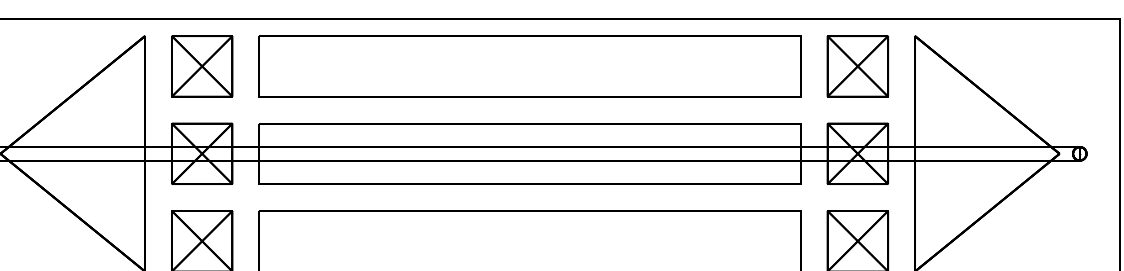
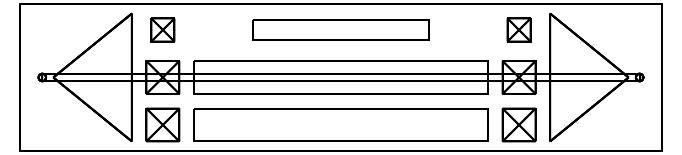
part: (201, 65) -> (162, 29), size x0.7
part: (529, 65) -> (340, 29), size x0.6
part: (856, 65) -> (518, 29), size x0.7

